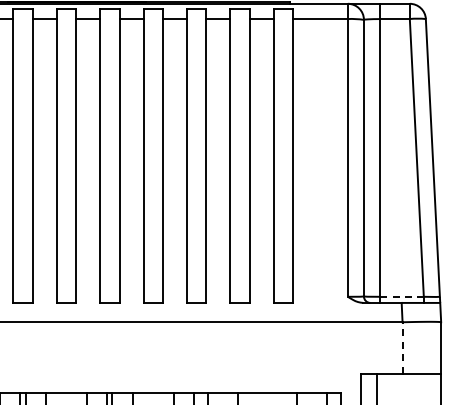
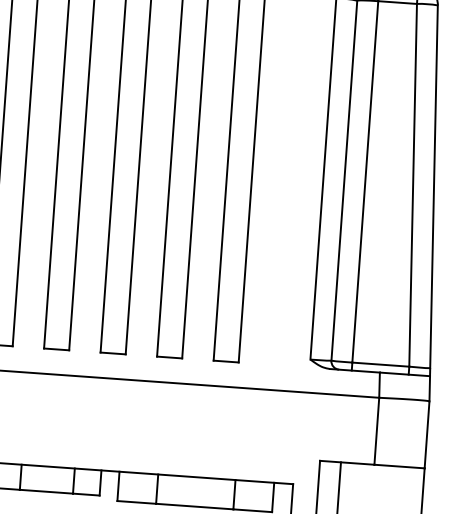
line: (401, 296) -> (380, 364), dashed -> solid
line: (402, 347) -> (376, 430), dashed -> solid

